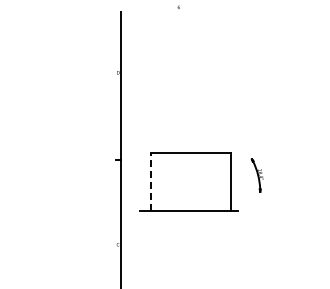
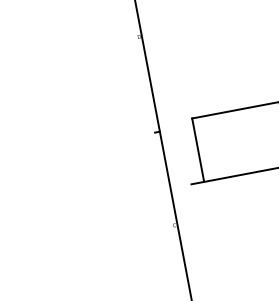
line: (151, 182) -> (198, 150), dashed -> solid

